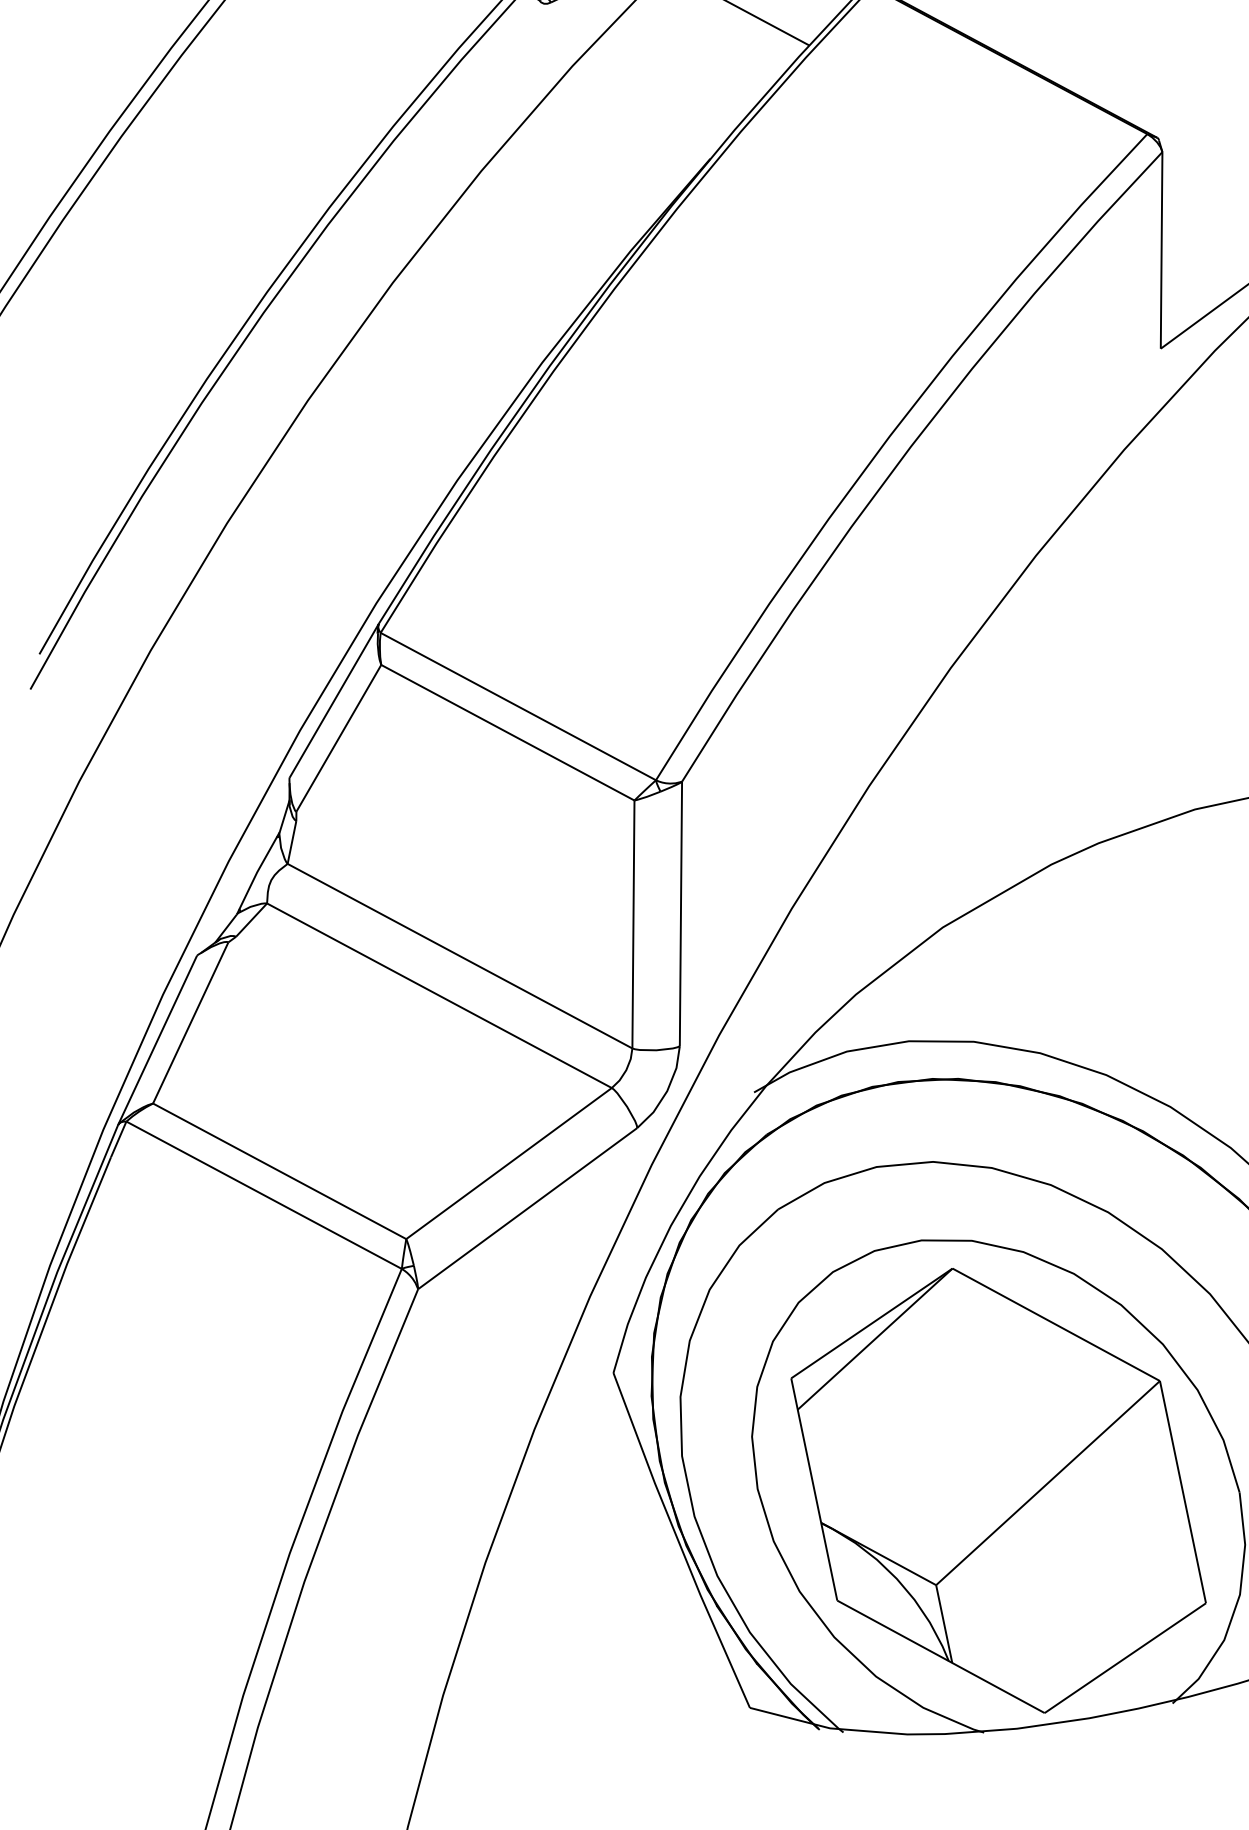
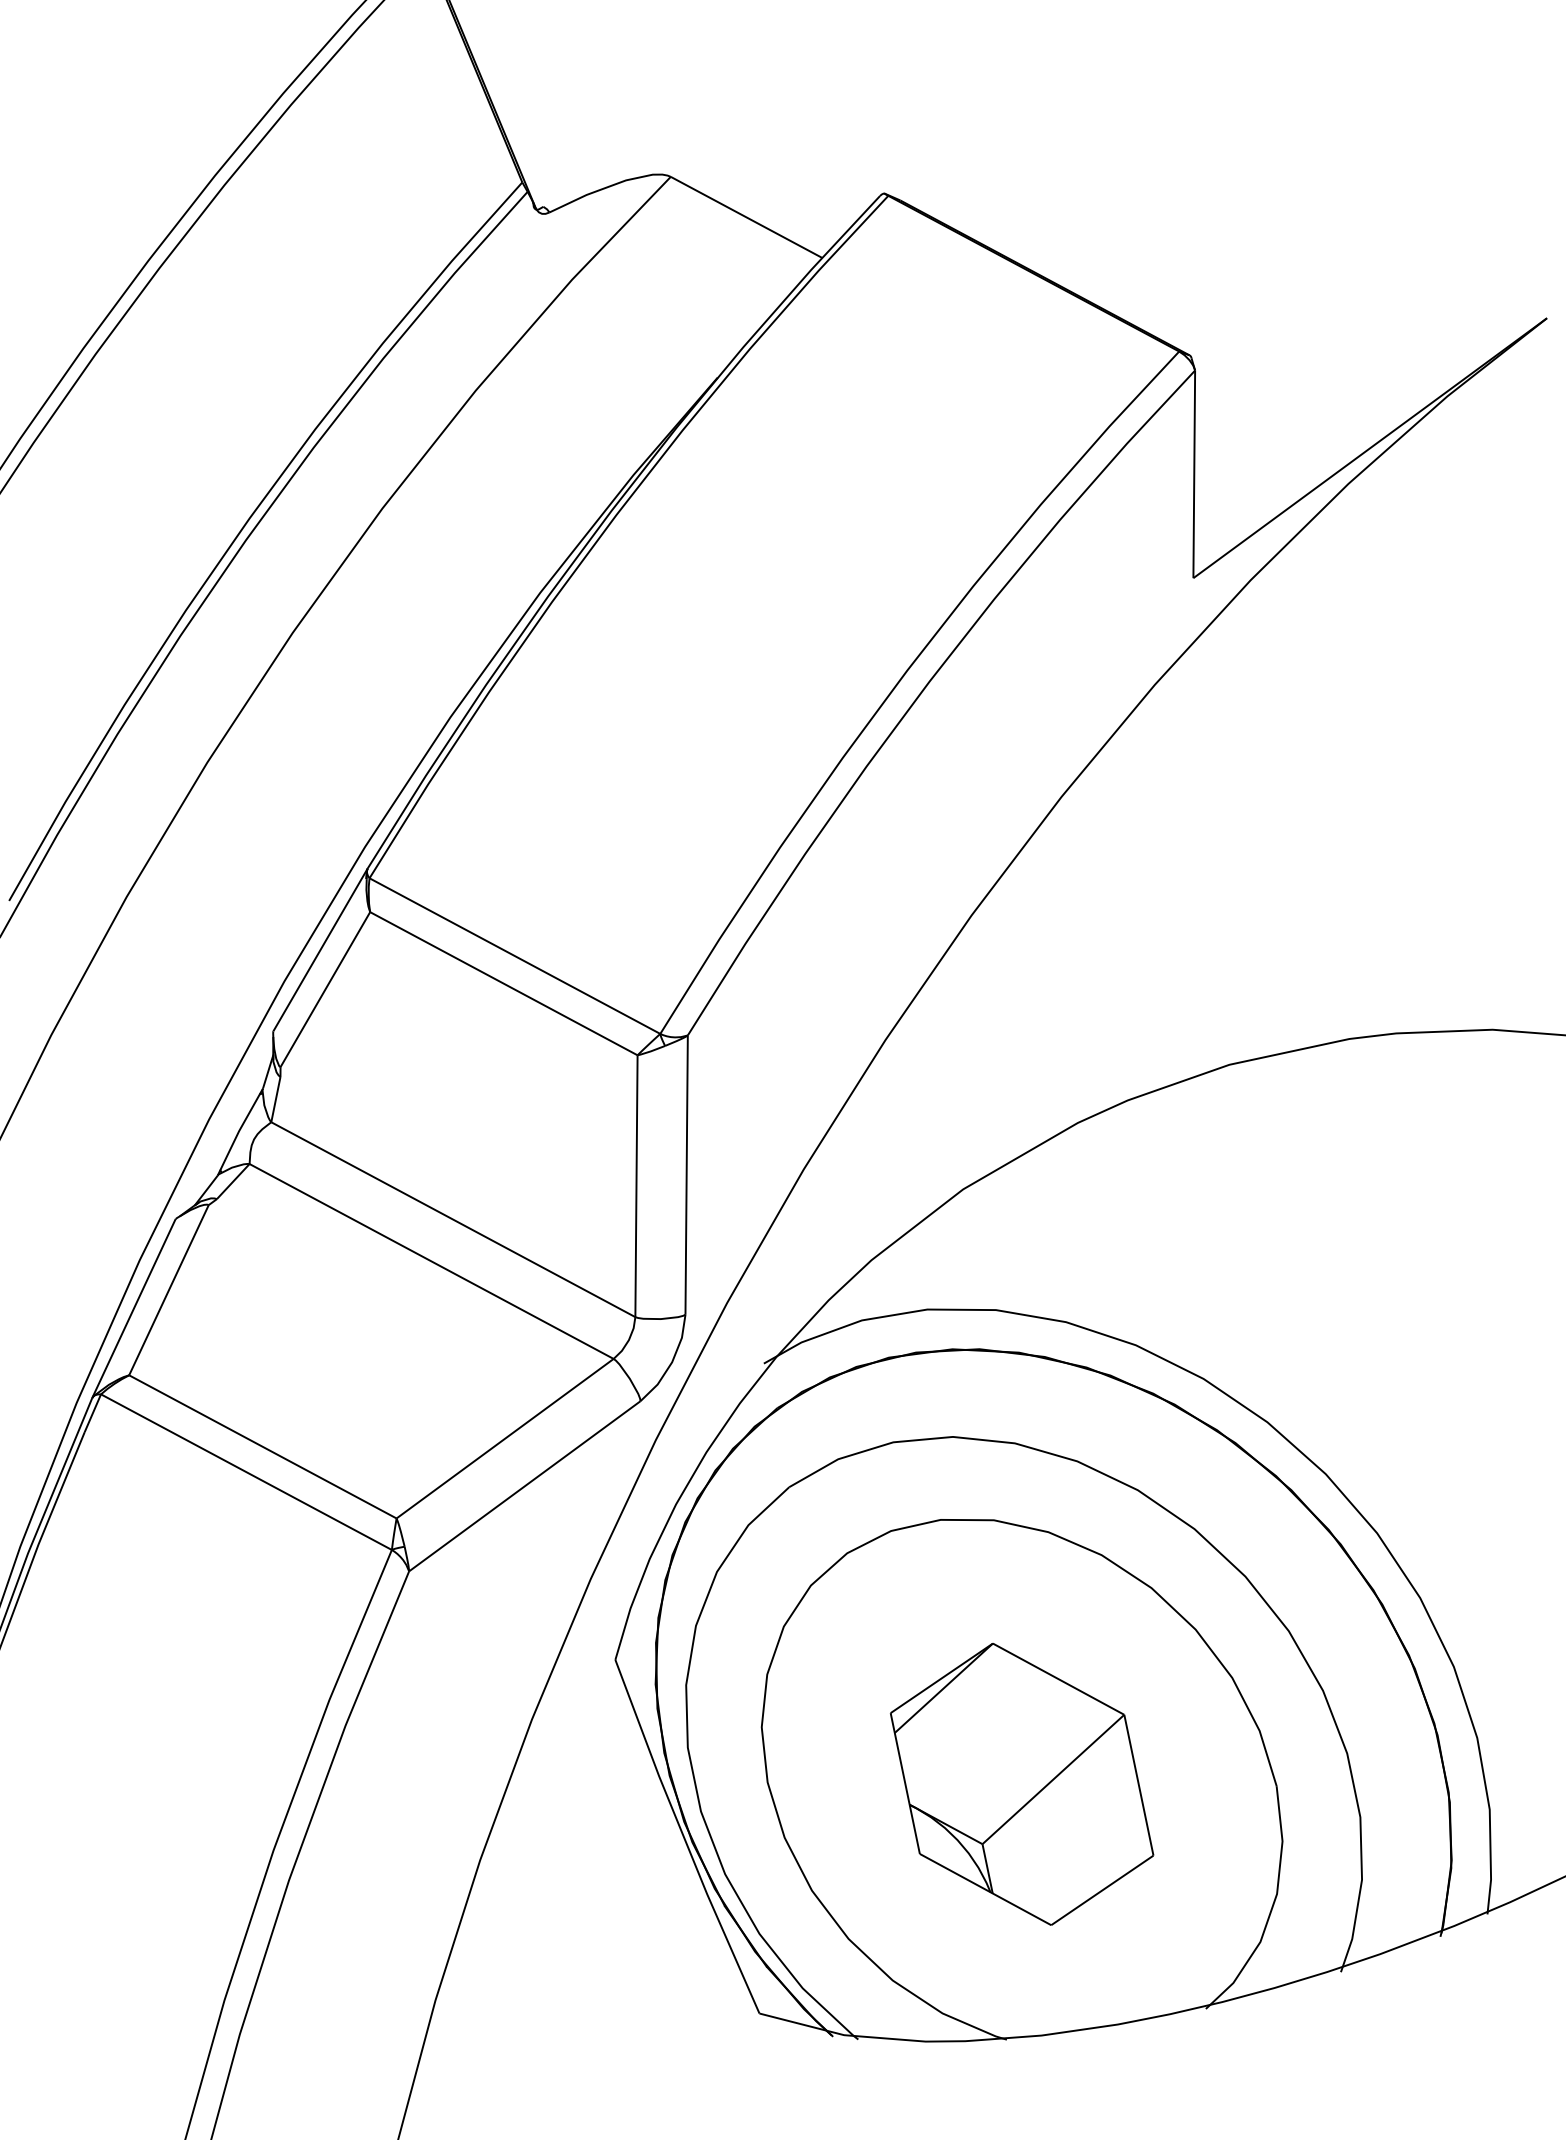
part: (998, 1490) -> (1021, 1784), size x0.6

